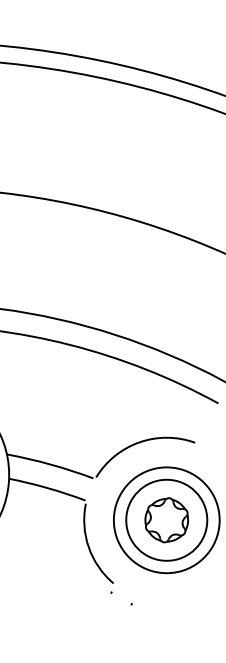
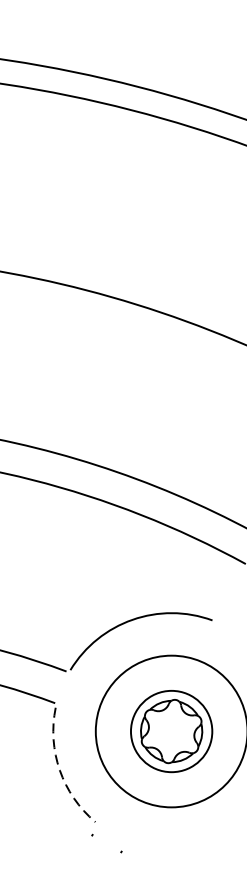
circle: (166, 519) -> (171, 730), size x0.7
arc: (88, 547) -> (59, 770), solid -> dashed

